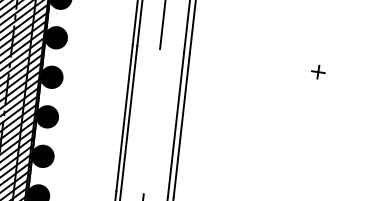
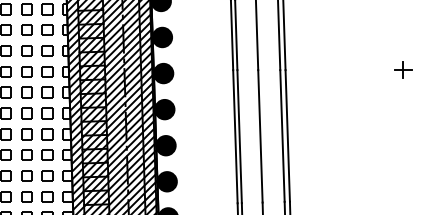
part: (318, 71) -> (403, 69), size x1.43
line: (151, 121) -> (260, 136), added

